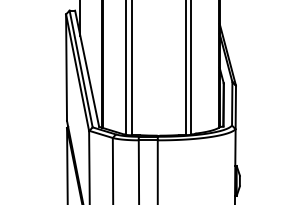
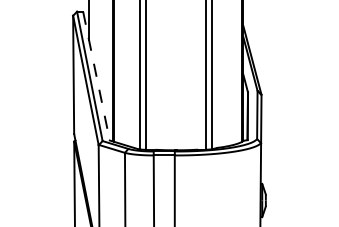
line: (87, 69) -> (96, 76), solid -> dashed

